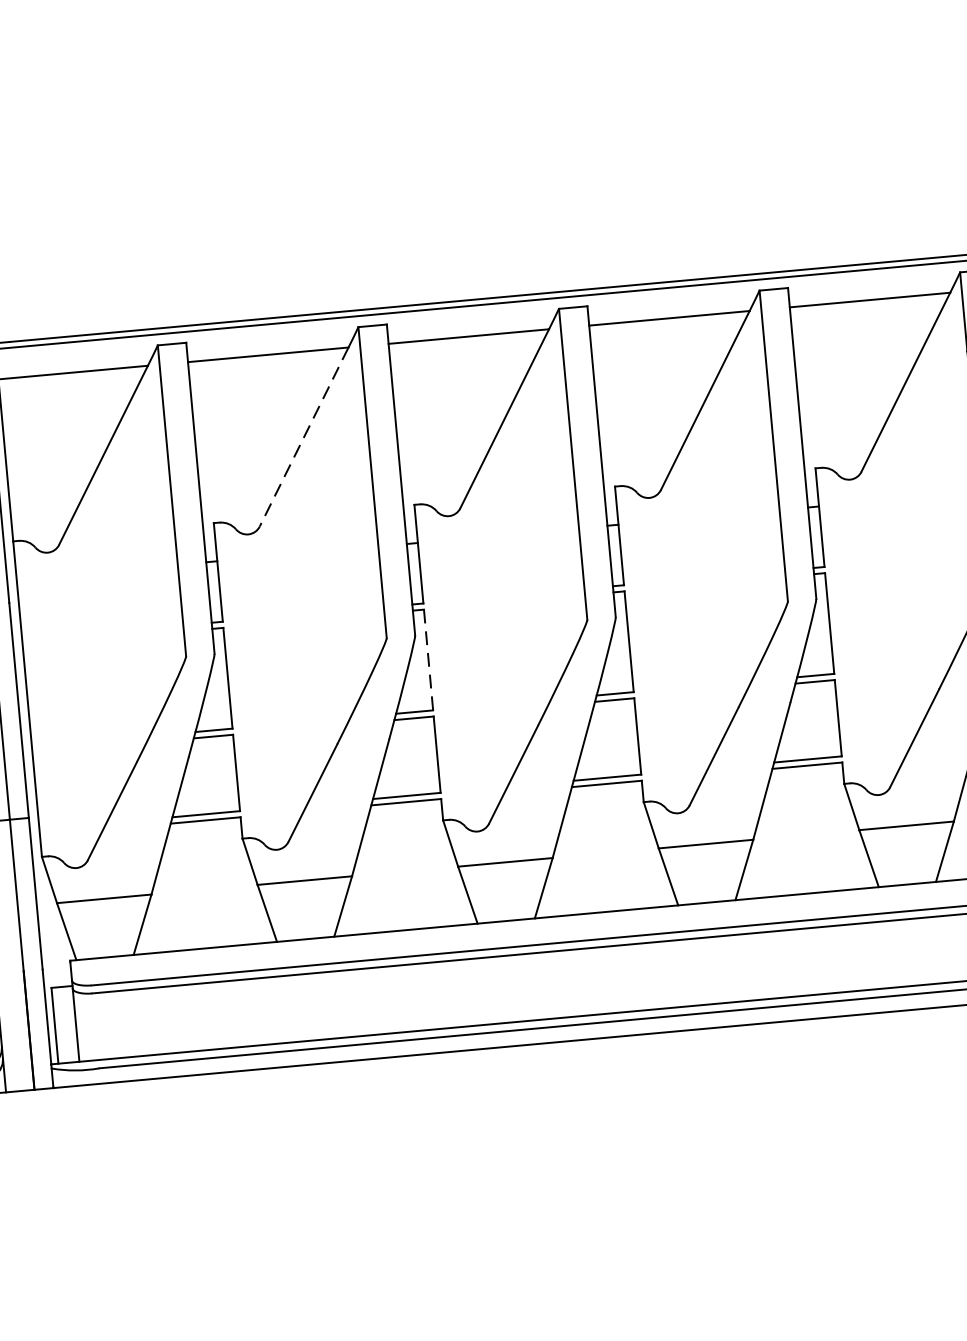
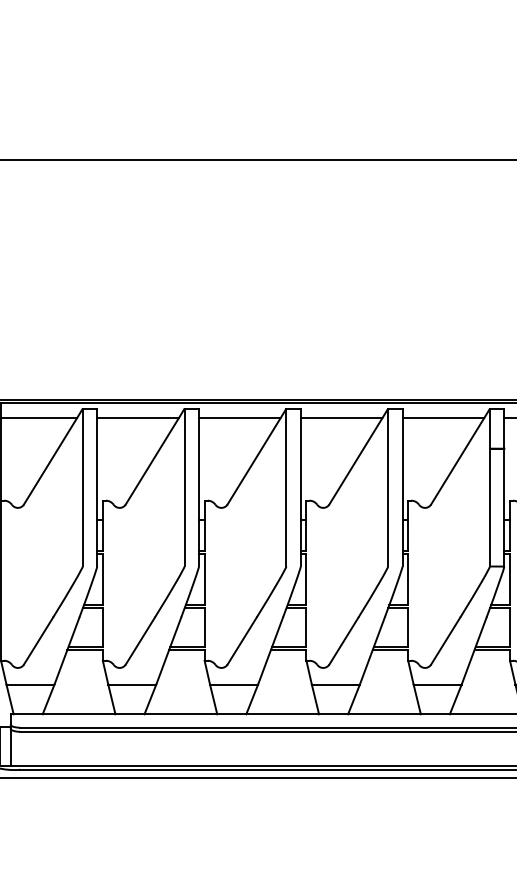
line: (304, 437) -> (152, 461), dashed -> solid
line: (428, 660) -> (204, 579), dashed -> solid

